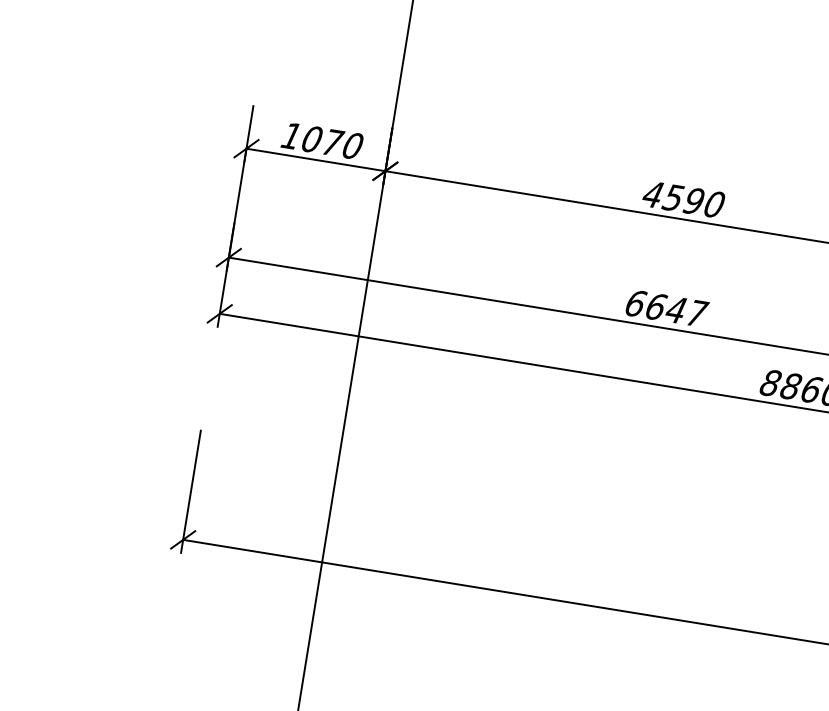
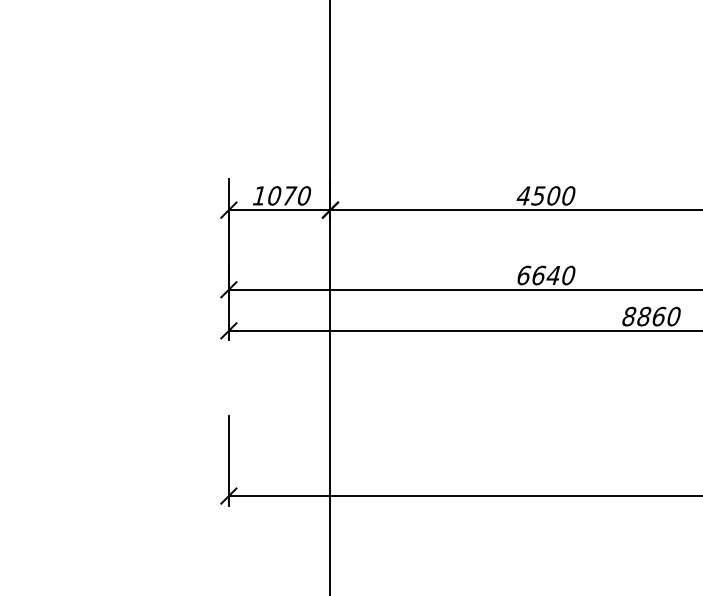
text: (693, 200) -> (553, 195), 4590 -> 4500
text: (698, 313) -> (569, 275), 6647 -> 6640

